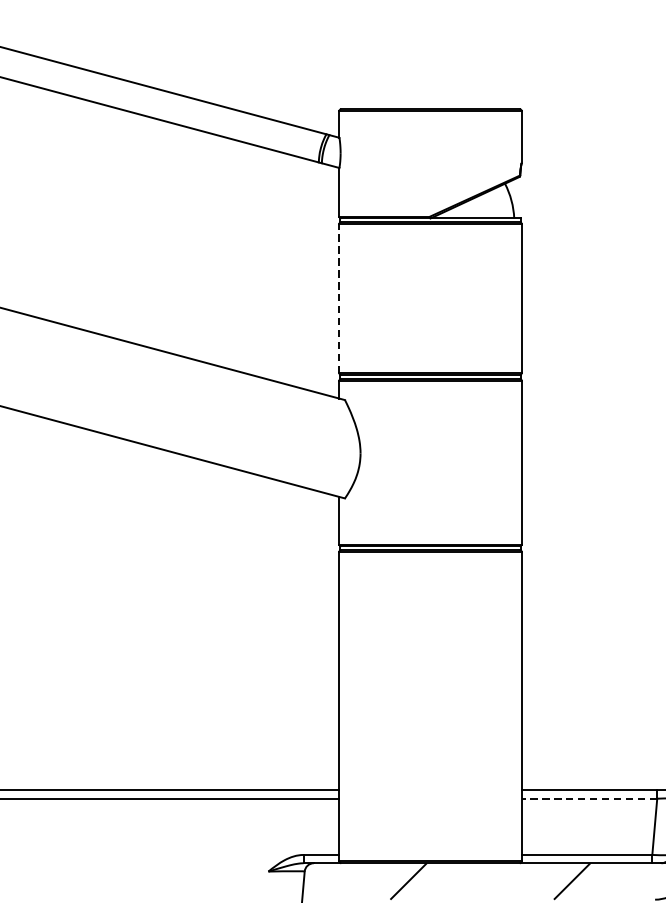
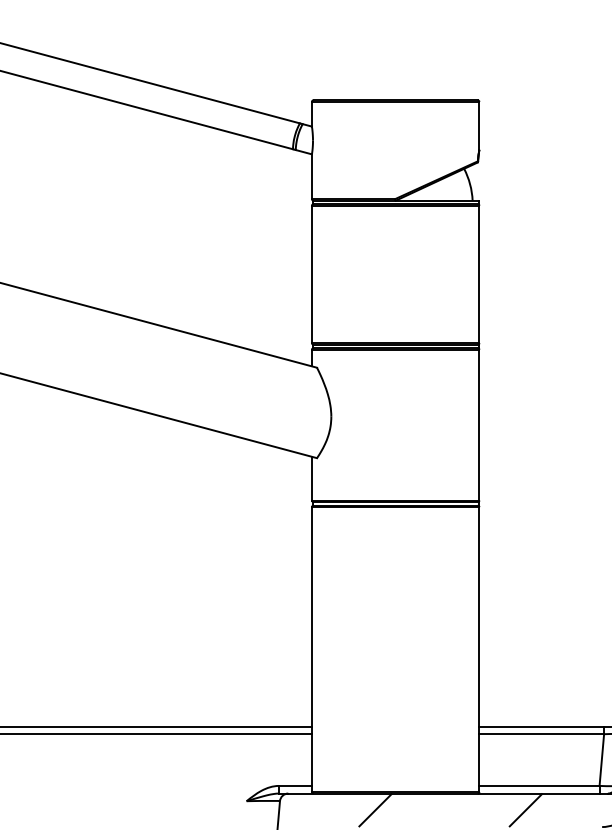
line: (338, 298) -> (311, 274), dashed -> solid
line: (589, 799) -> (541, 734), dashed -> solid

